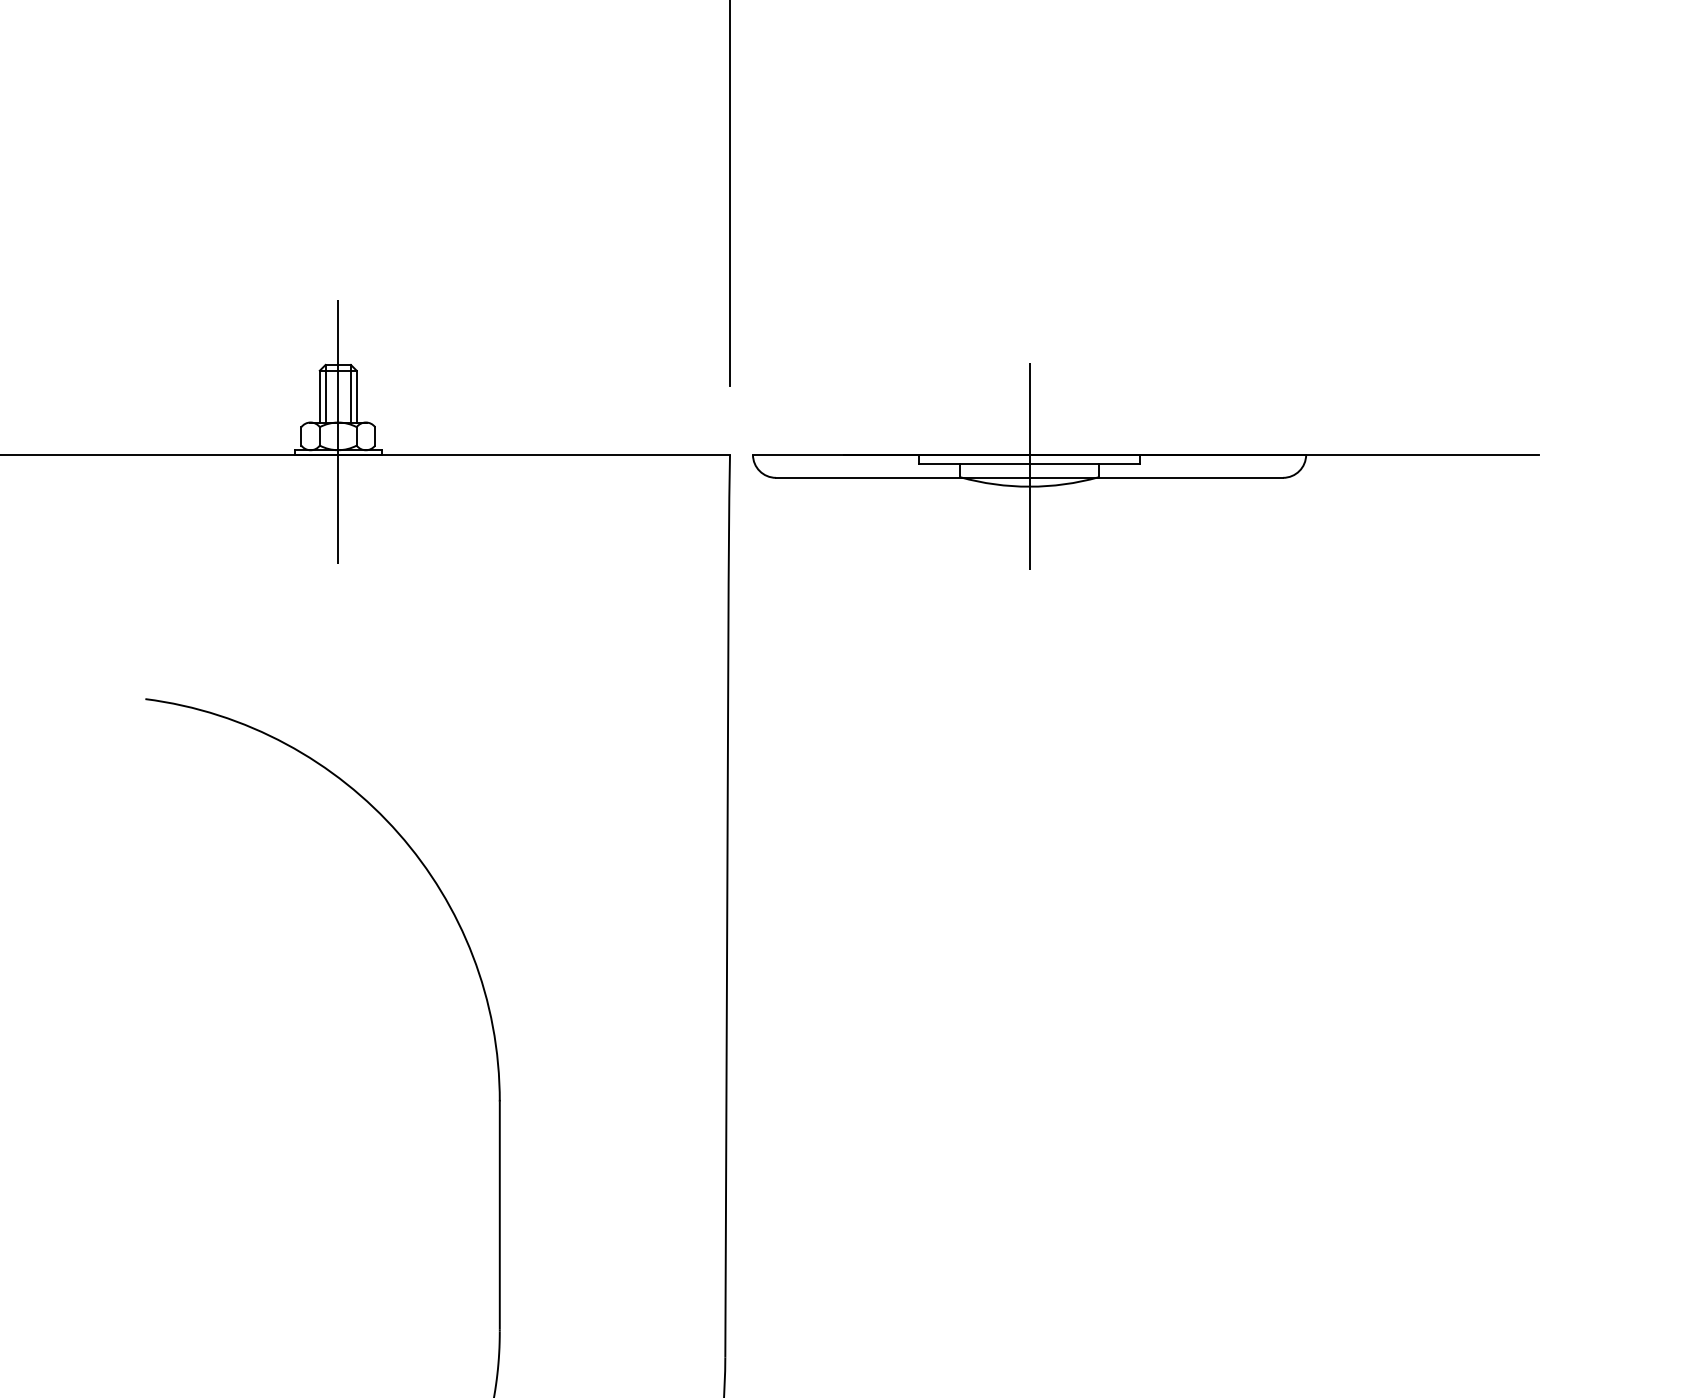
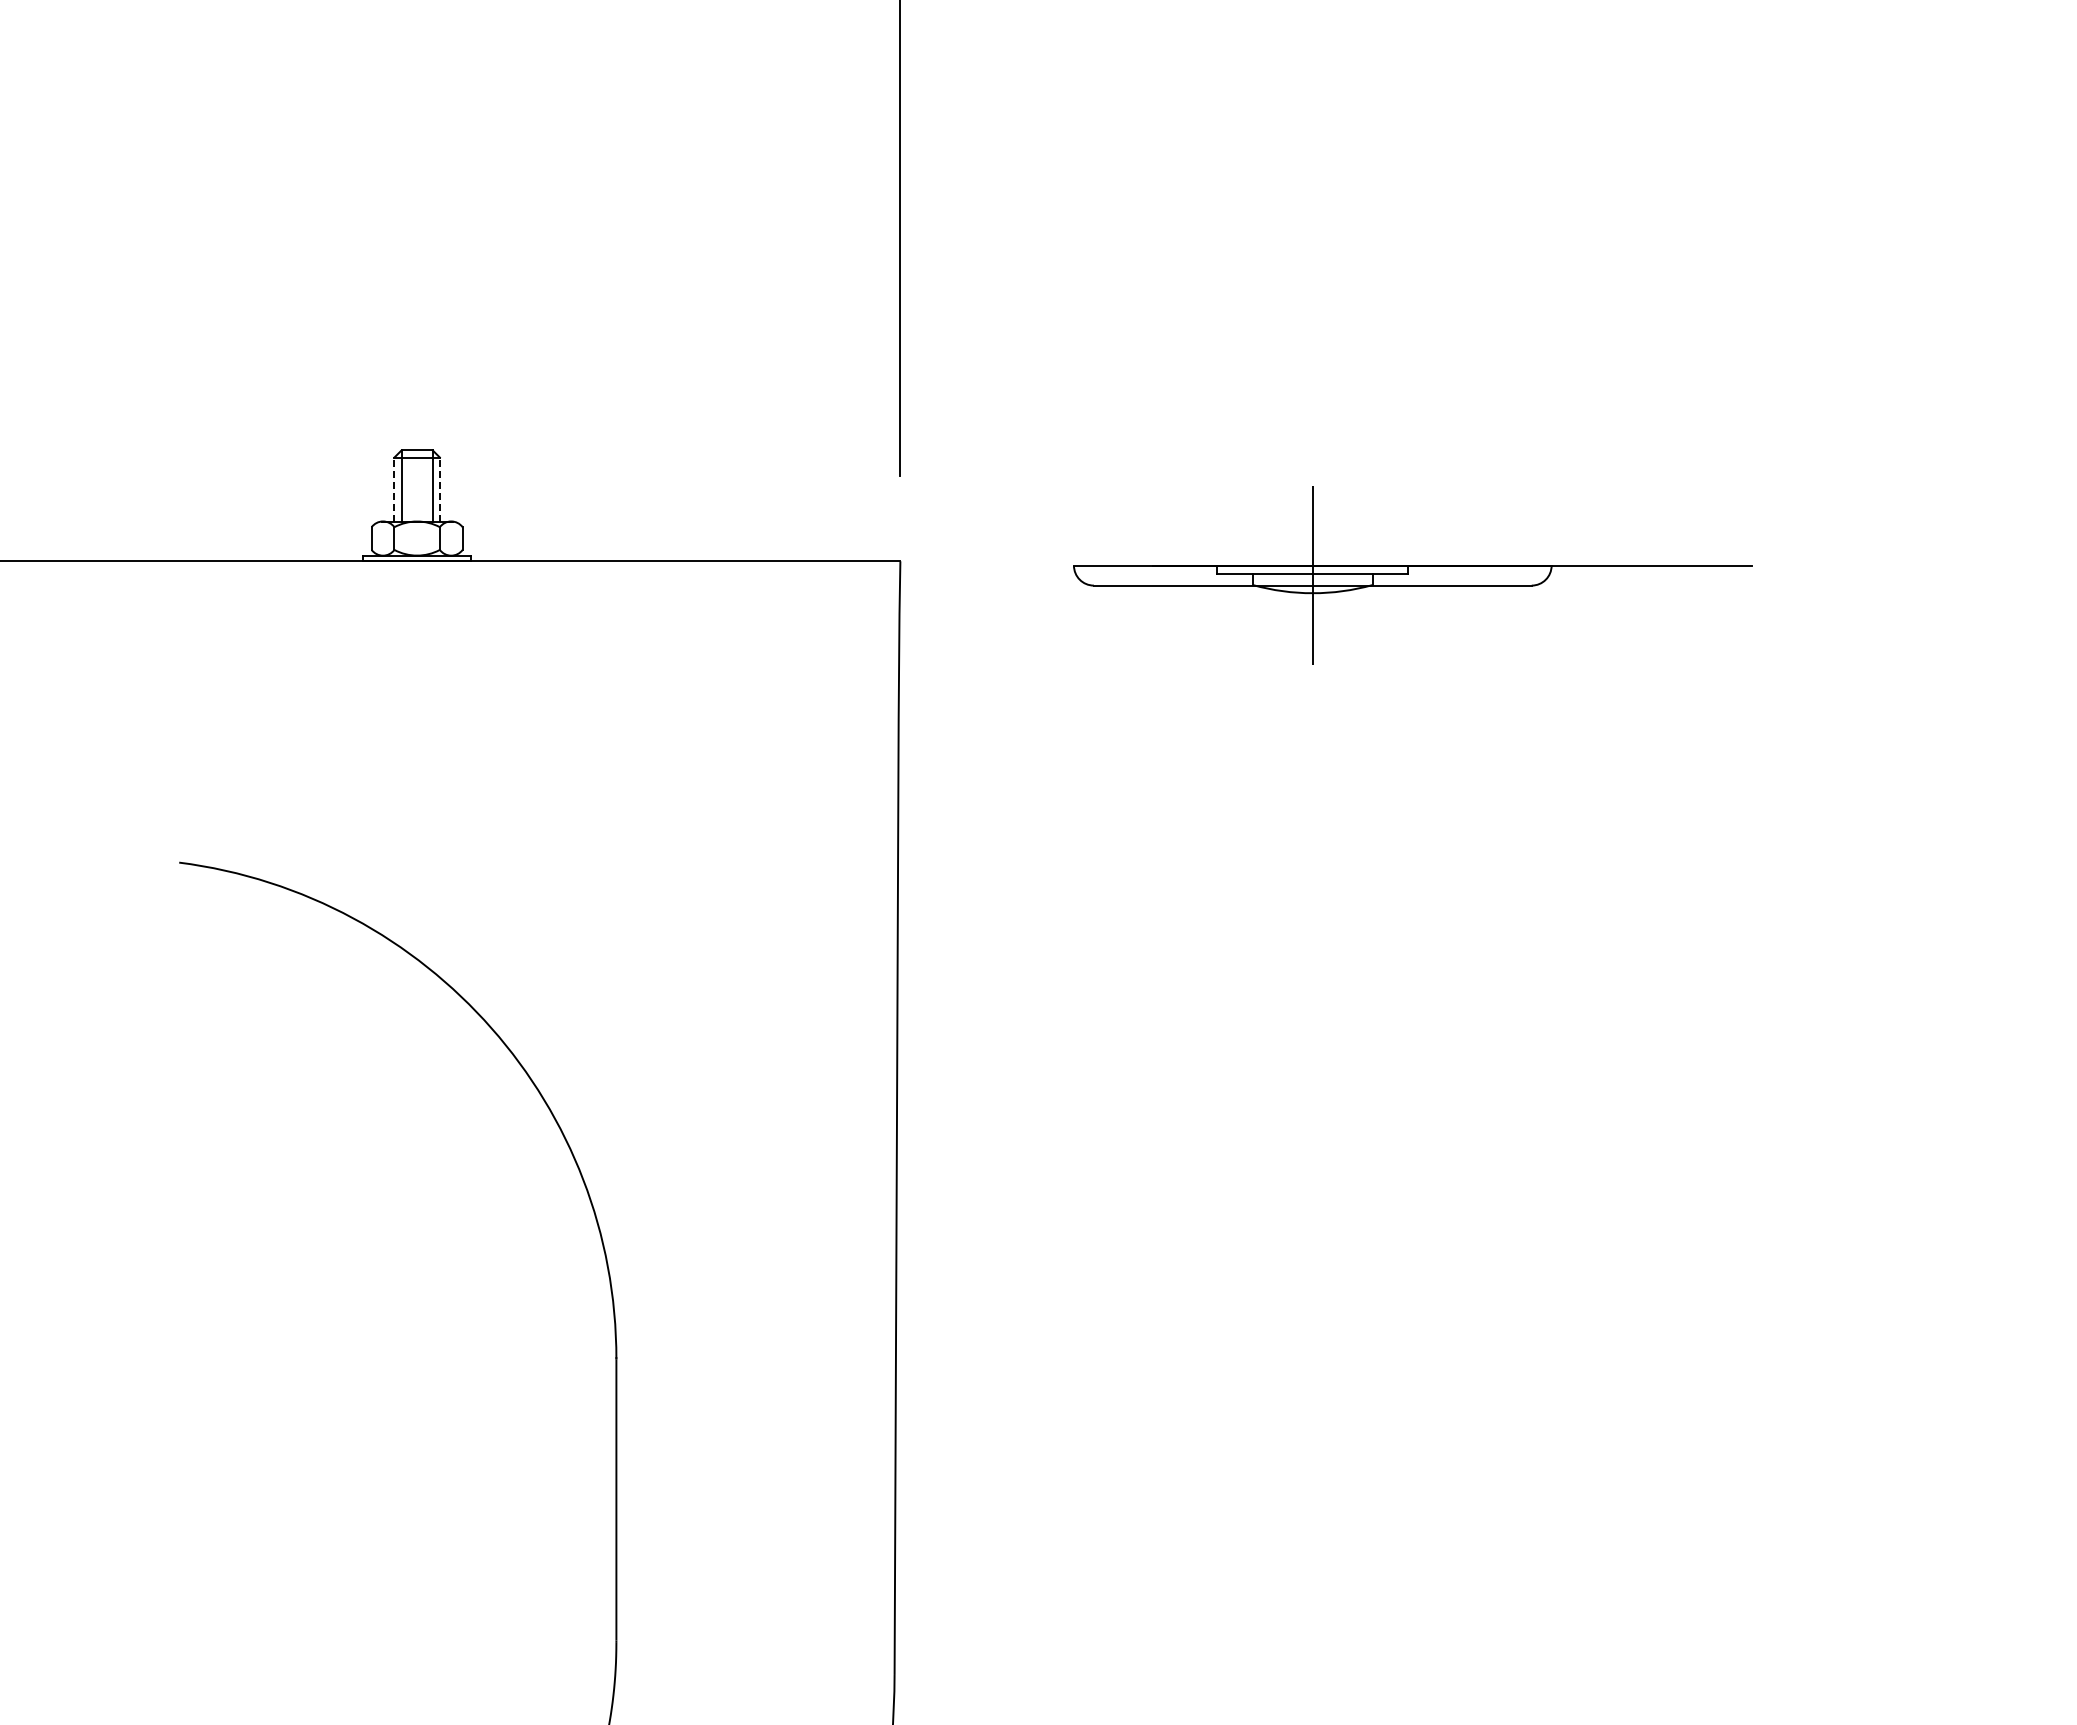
line: (319, 396) -> (394, 489), solid -> dashed
line: (356, 396) -> (439, 489), solid -> dashed
line: (338, 432) -> (417, 533), removed
part: (1145, 466) -> (1412, 575), size x0.7

